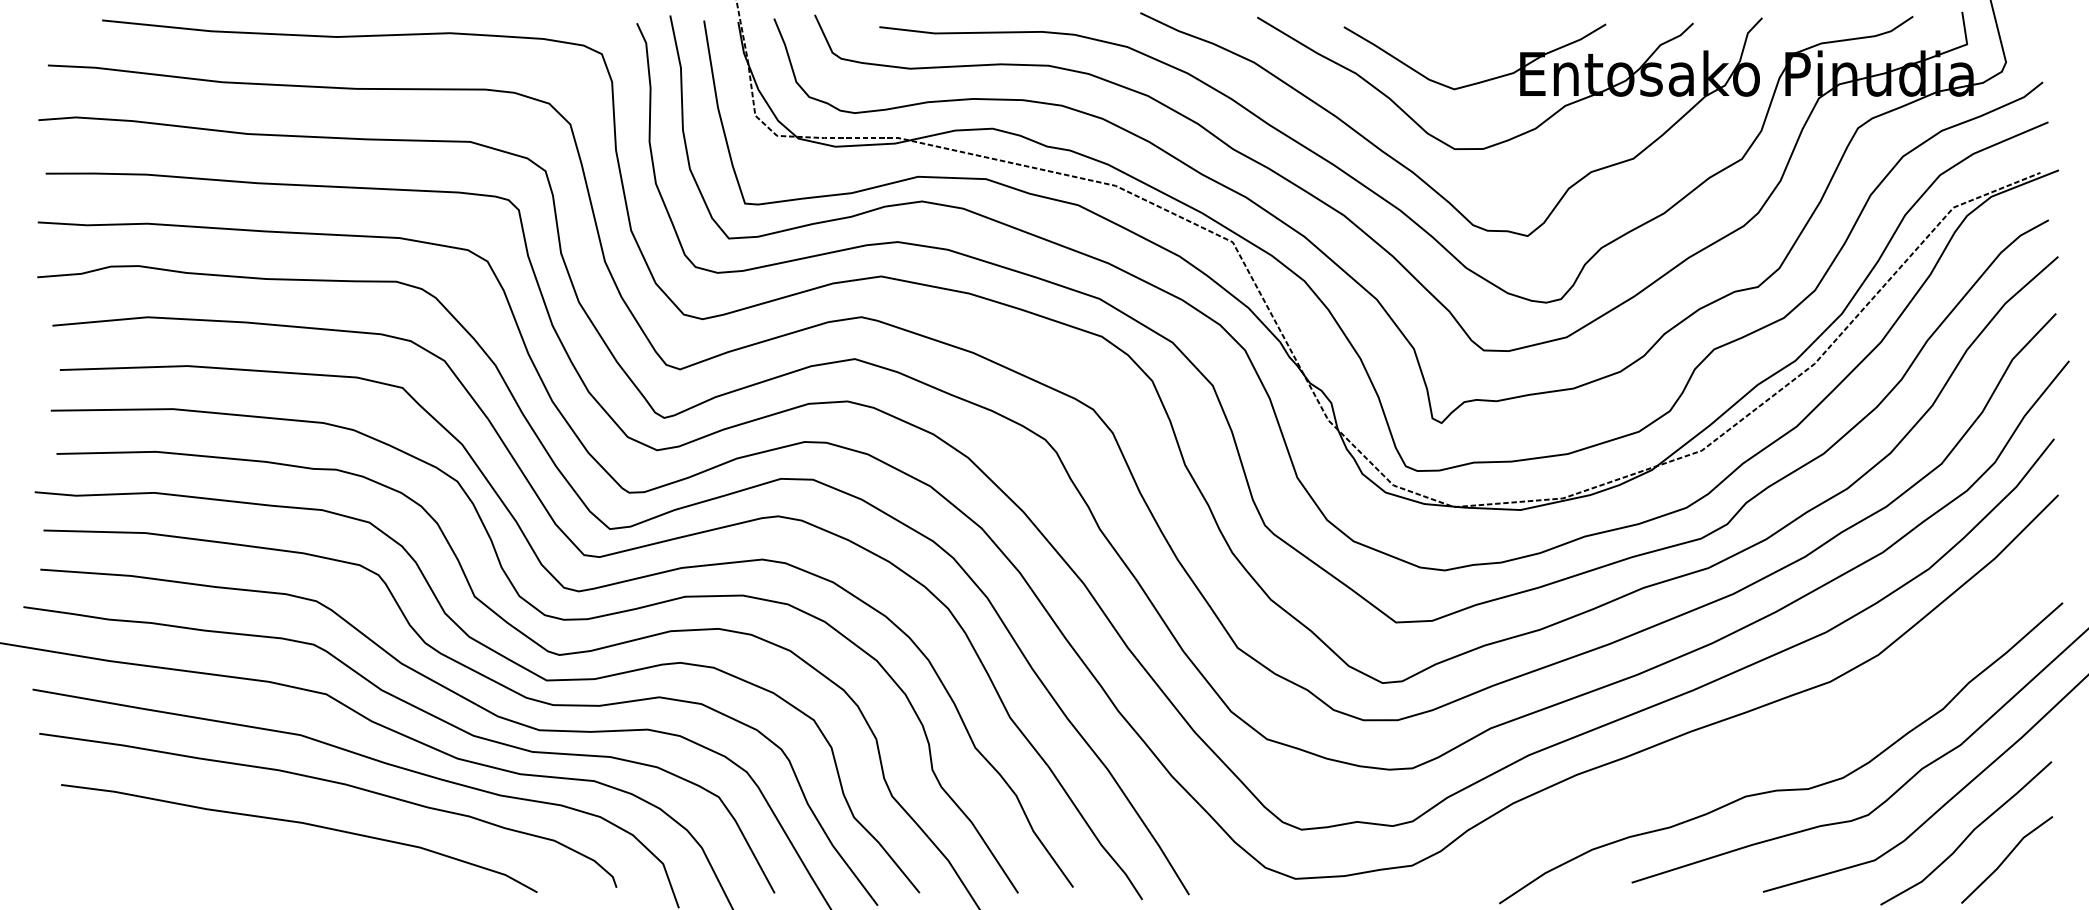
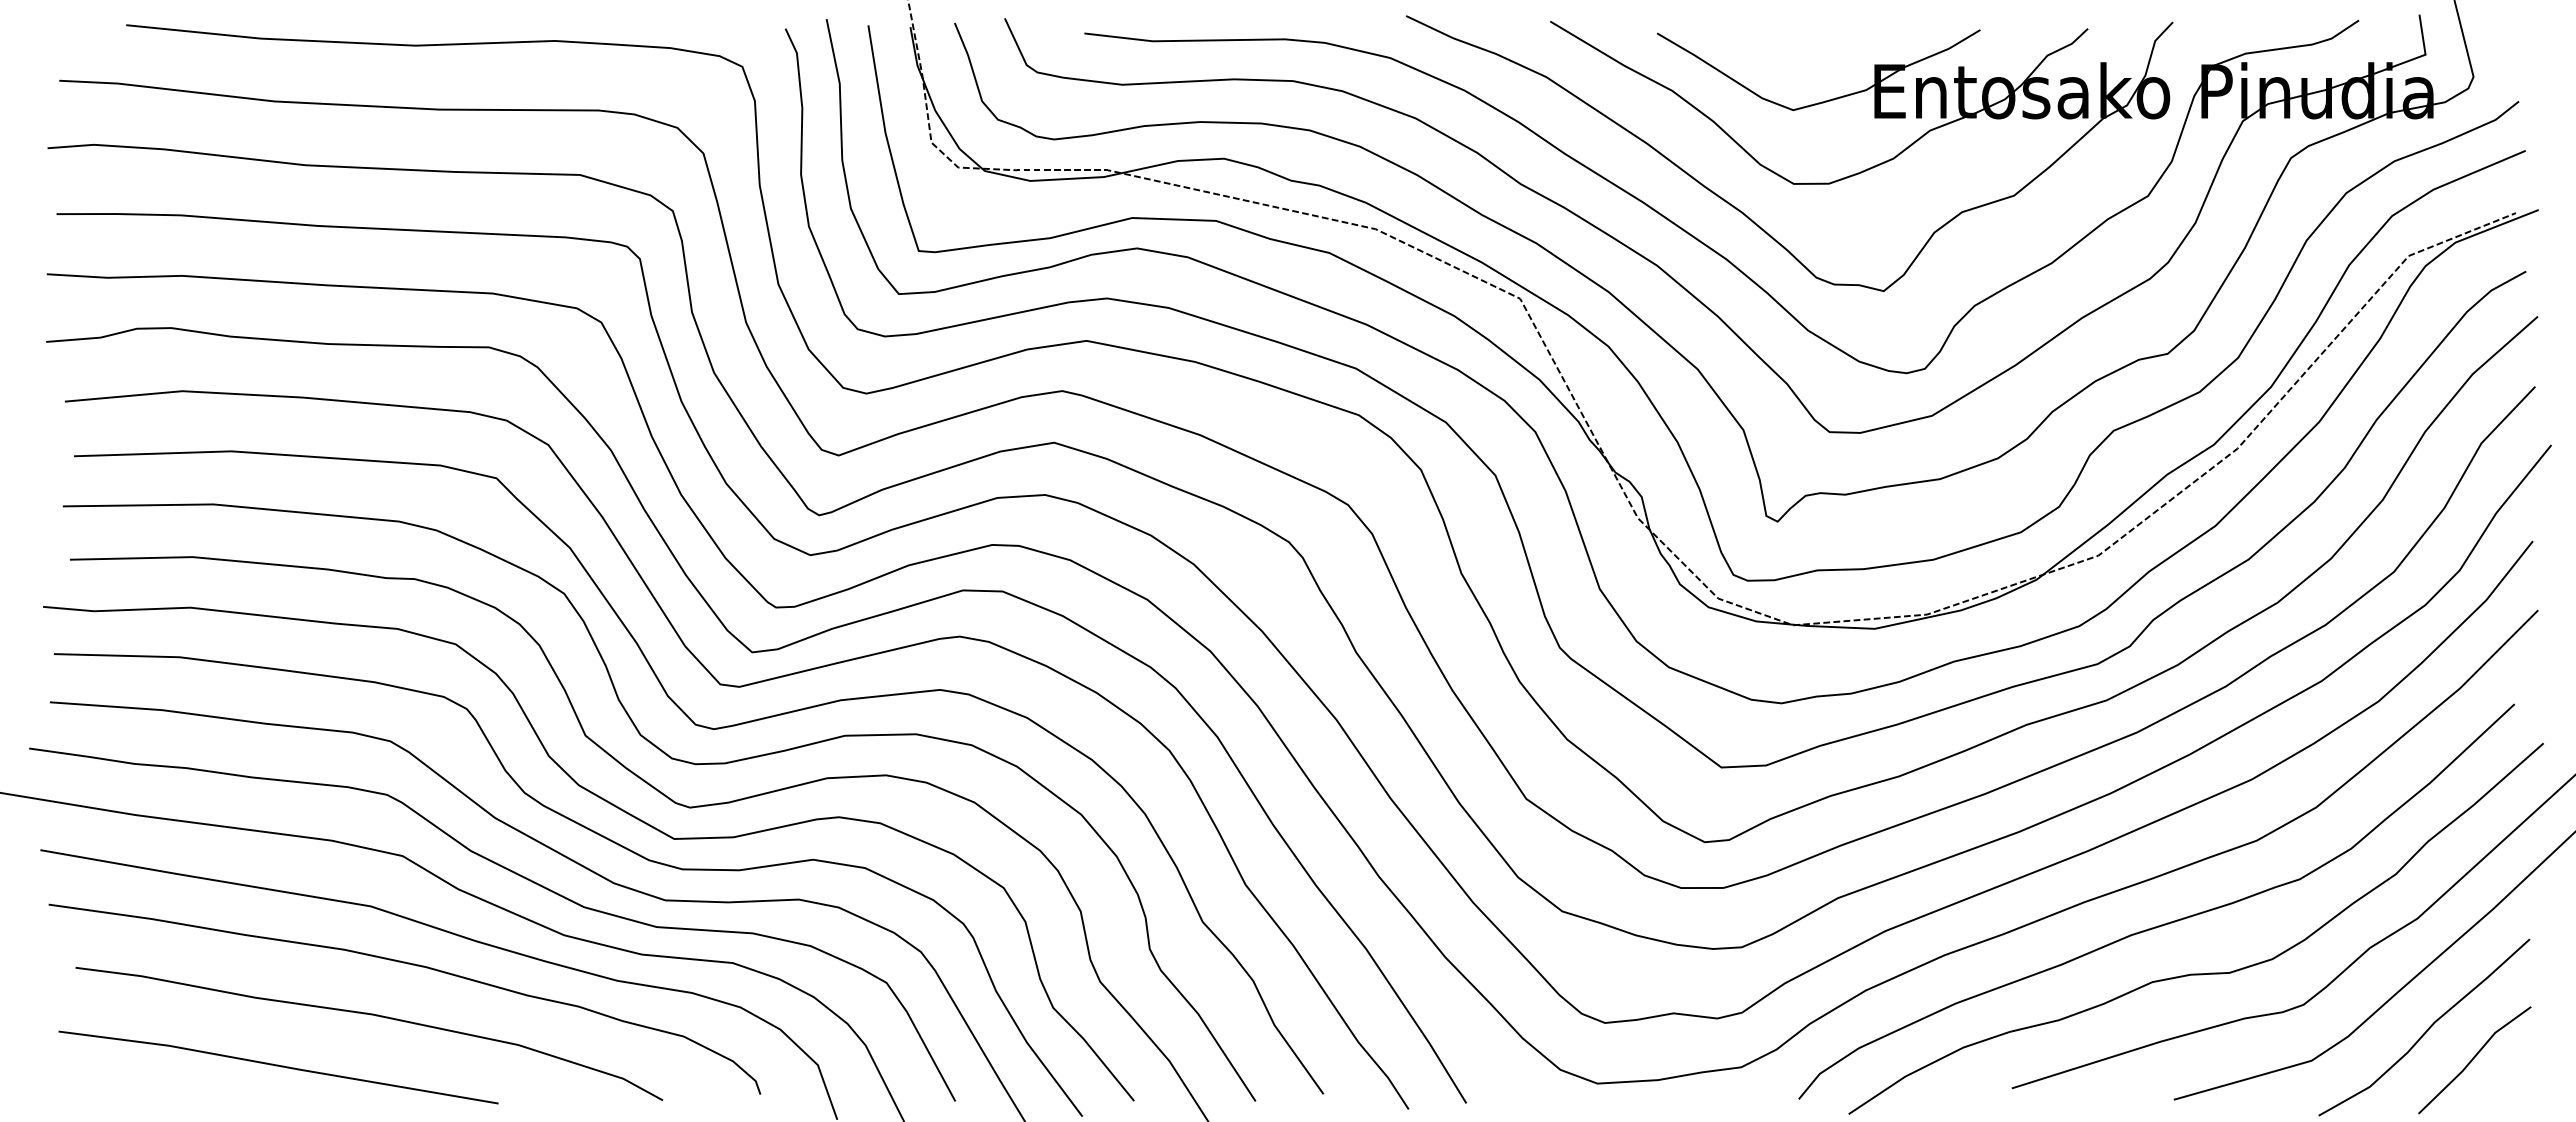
curve: (1755, 749) -> (2164, 923), added
line: (225, 865) -> (278, 1066), added

